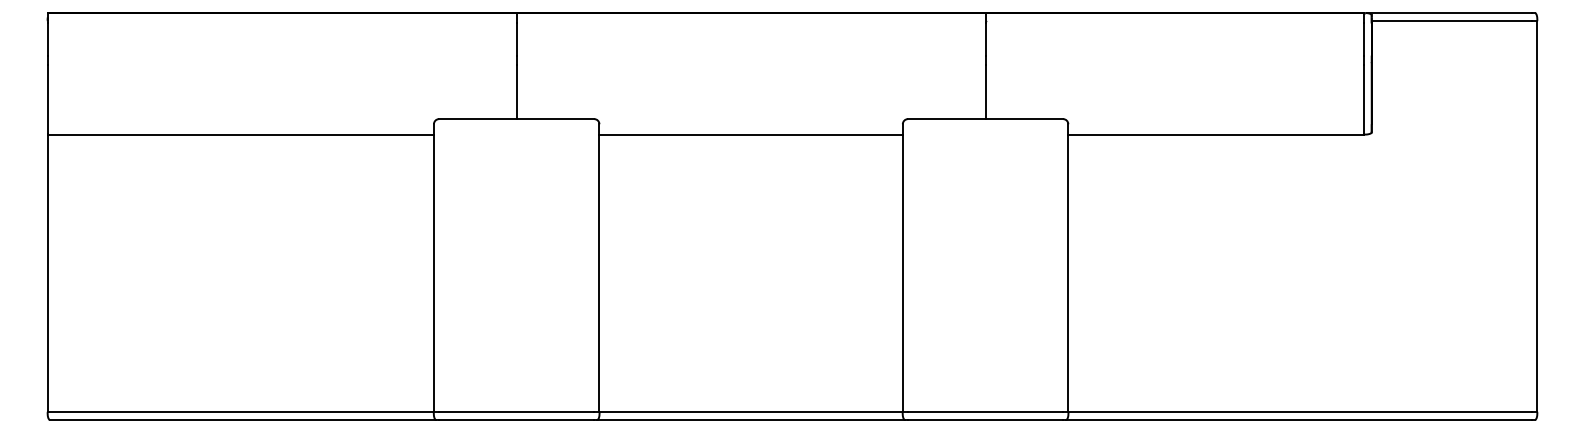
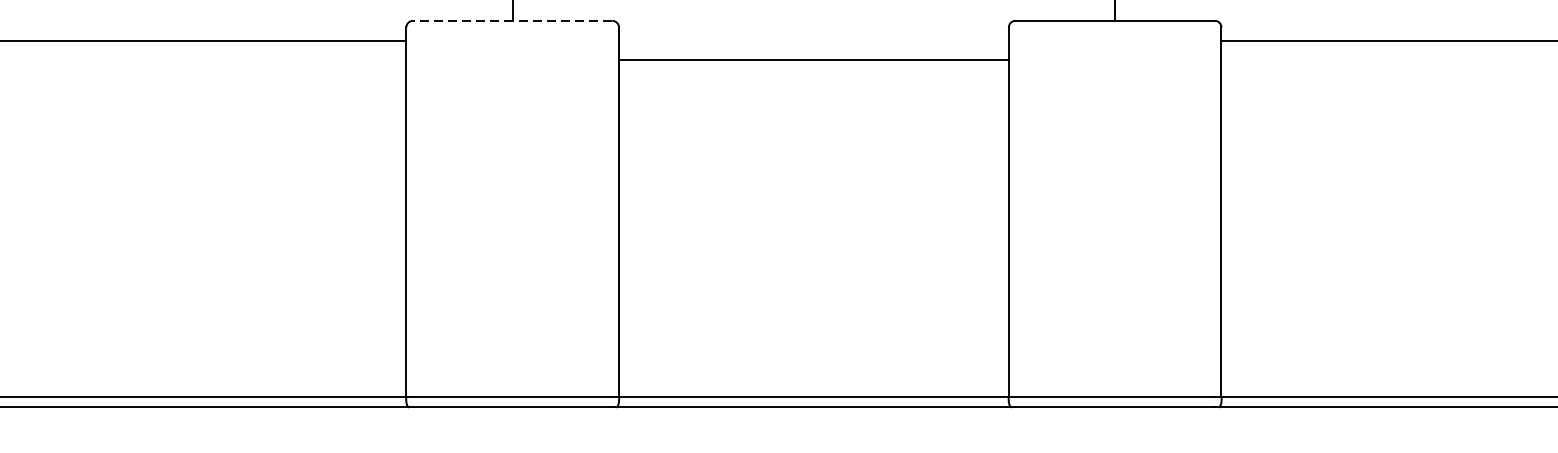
line: (516, 119) -> (512, 21), solid -> dashed
line: (750, 134) -> (813, 59), moved

